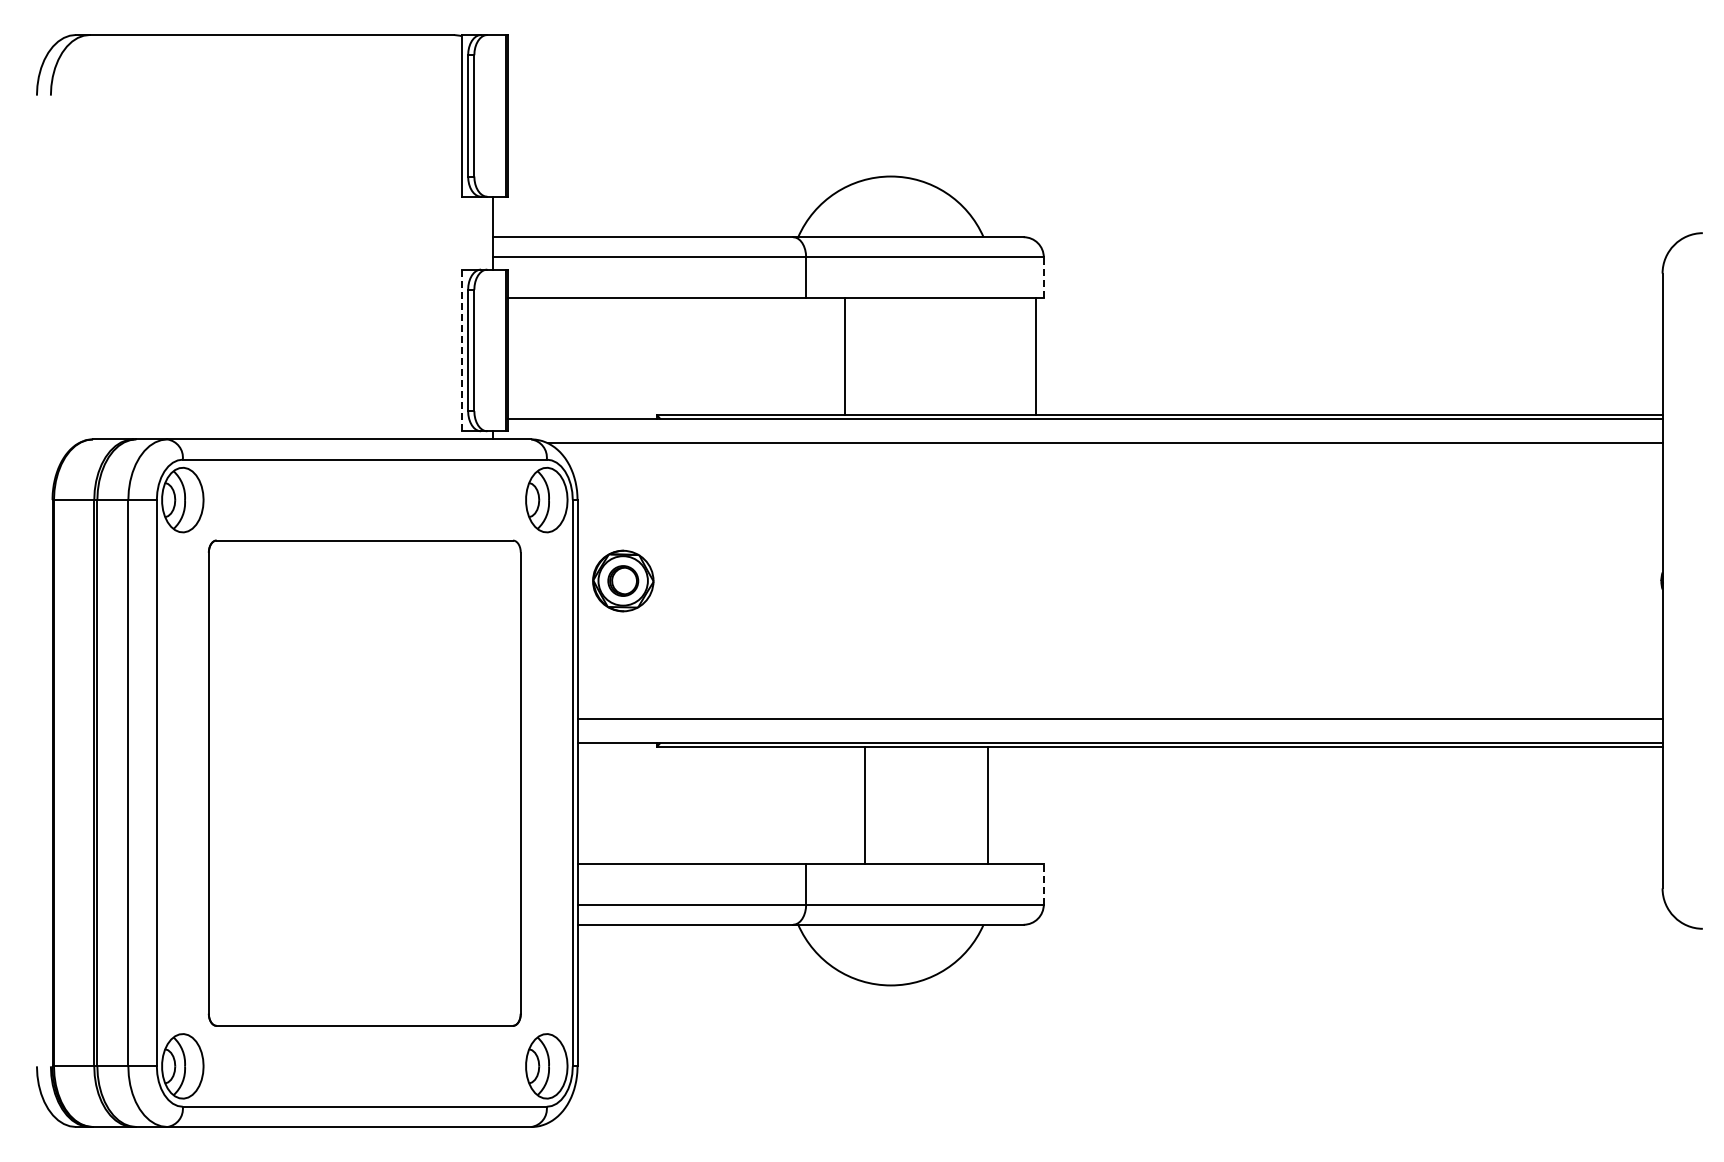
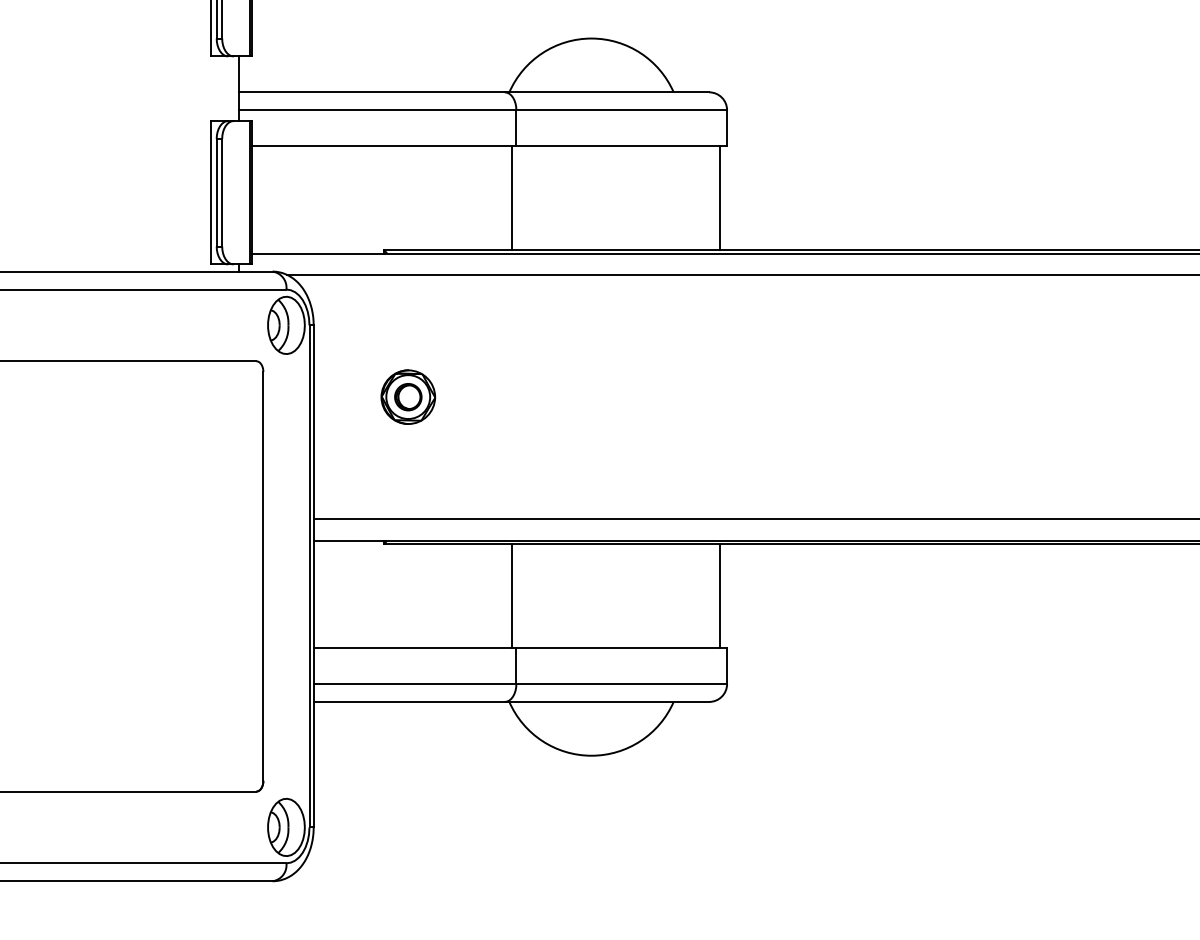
line: (1043, 277) -> (726, 128), dashed -> solid
line: (461, 350) -> (210, 192), dashed -> solid
line: (844, 356) -> (511, 198), moved
part: (623, 580) -> (408, 396), moved
line: (864, 805) -> (511, 596), moved
line: (987, 805) -> (719, 596), moved
line: (1043, 883) -> (726, 665), dashed -> solid

